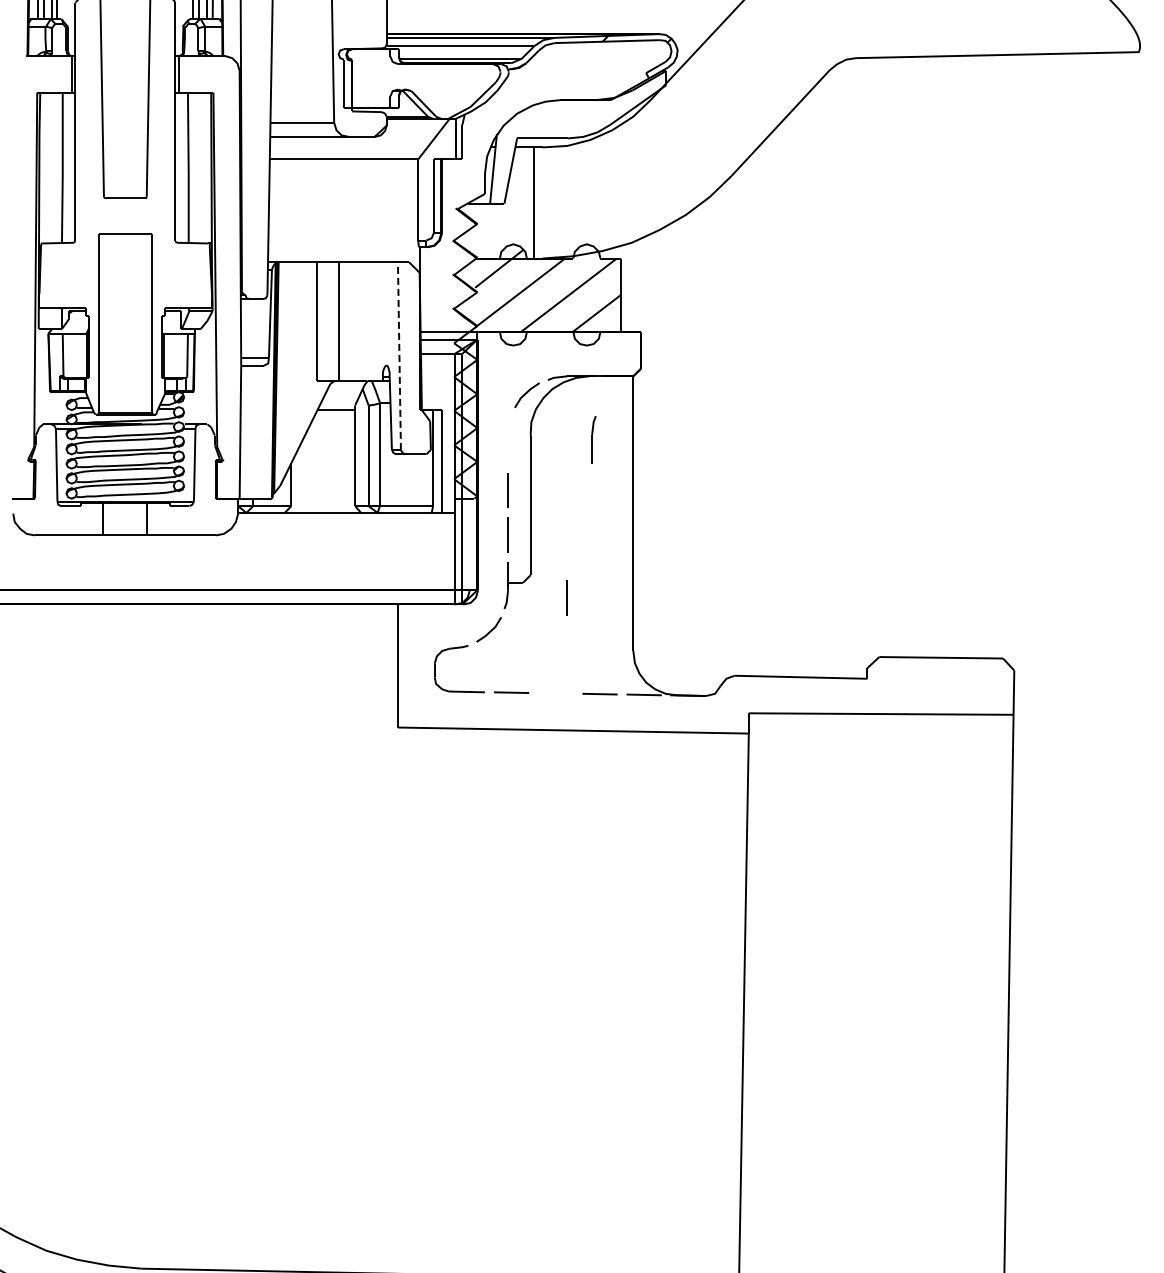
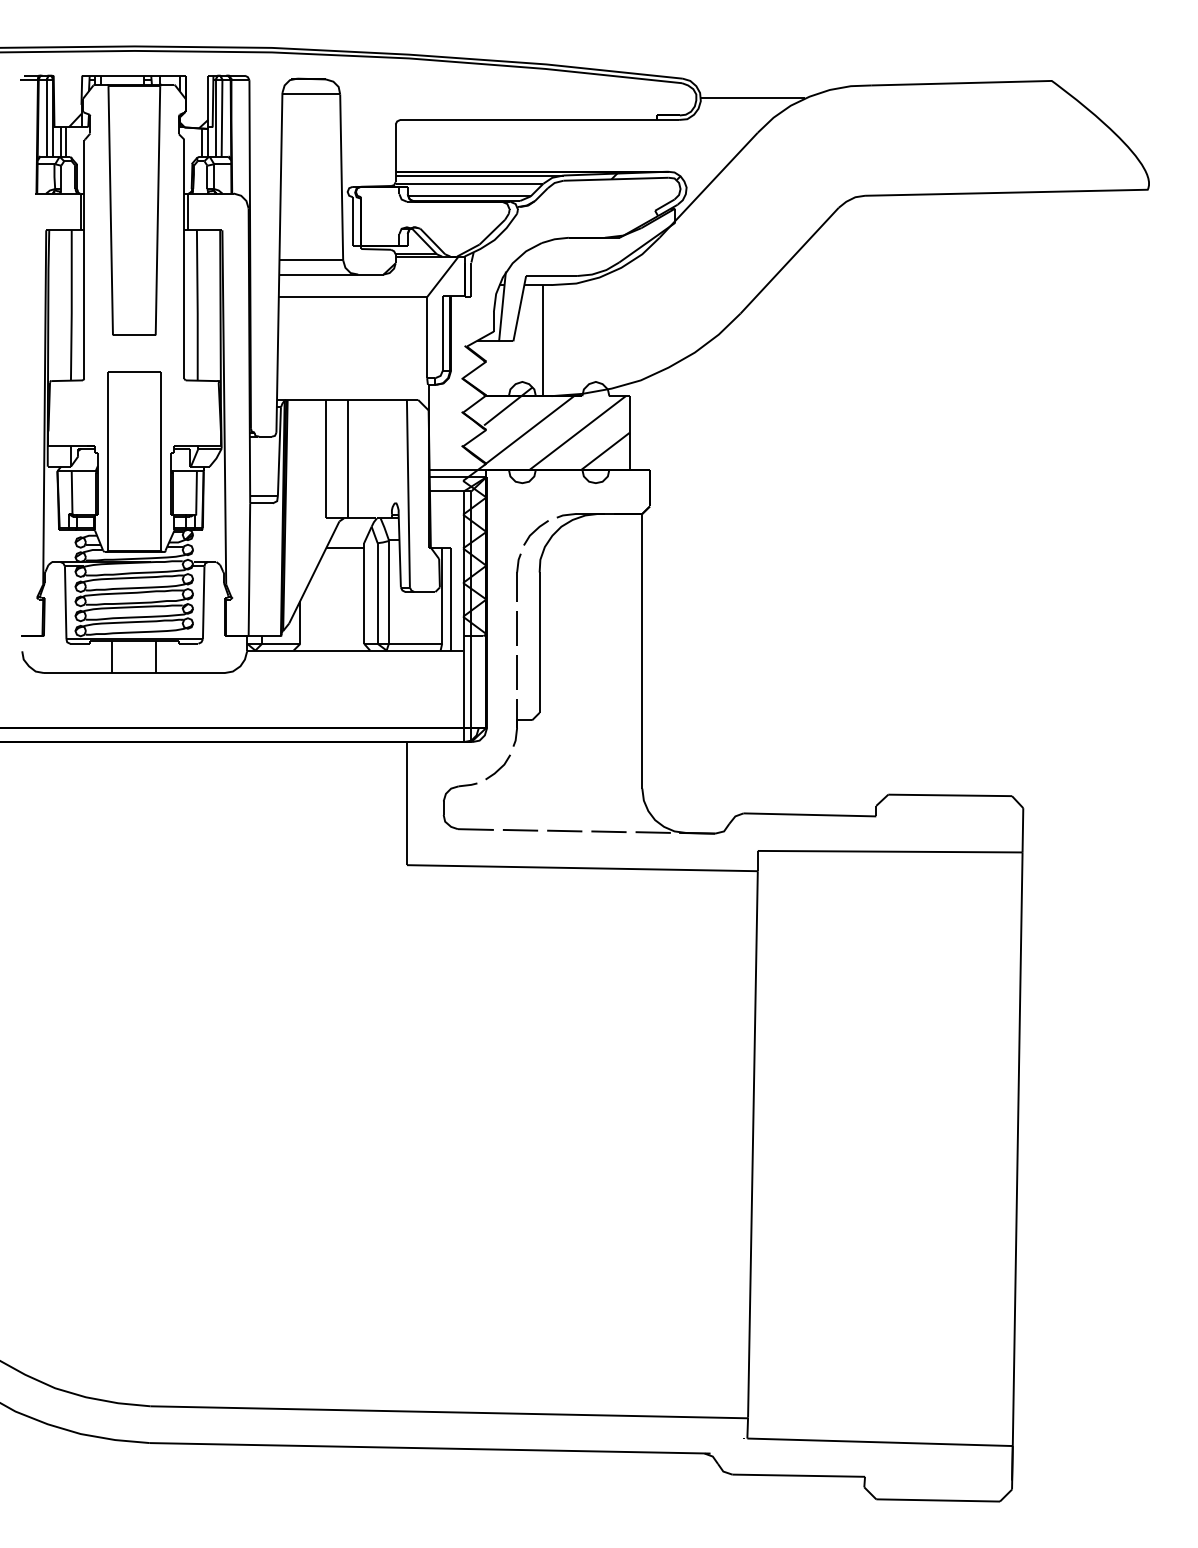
line: (399, 355) -> (408, 493), dashed -> solid
part: (593, 439) -> (518, 577), moved
line: (566, 597) -> (575, 735), removed
line: (555, 692) -> (564, 830), added

